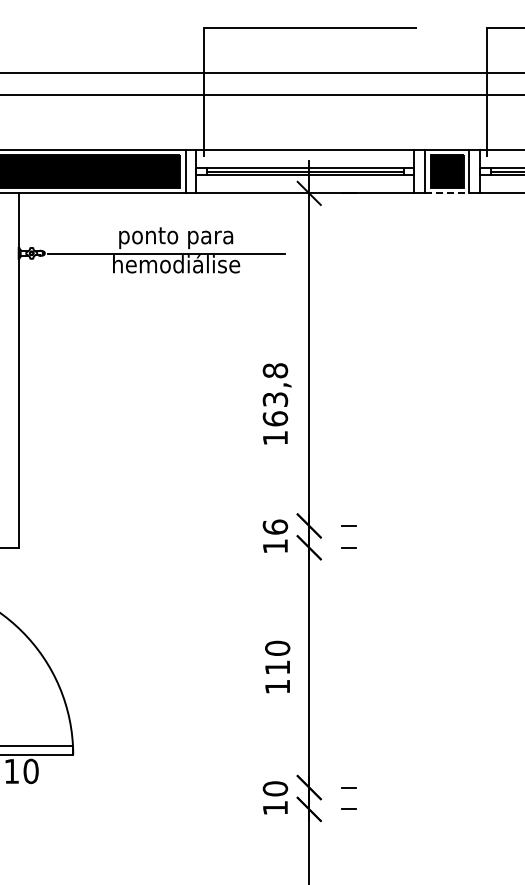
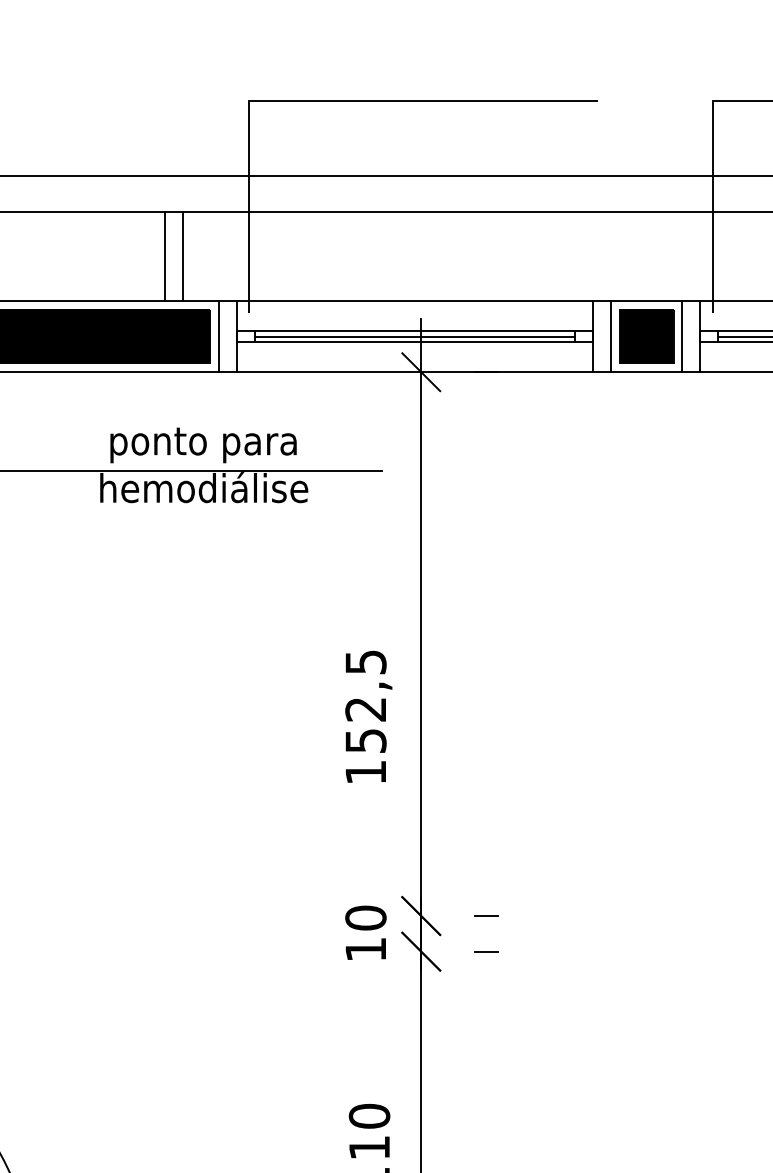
line: (152, 122) -> (164, 256), added
line: (163, 122) -> (182, 256), added
line: (447, 193) -> (647, 372), dashed -> solid
text: (275, 394) -> (366, 701), 163,8 -> 152,5
text: (274, 526) -> (364, 916), 16 -> 10

